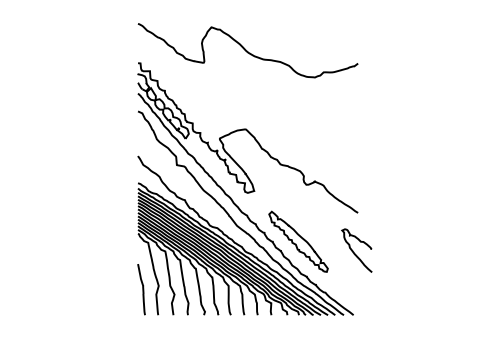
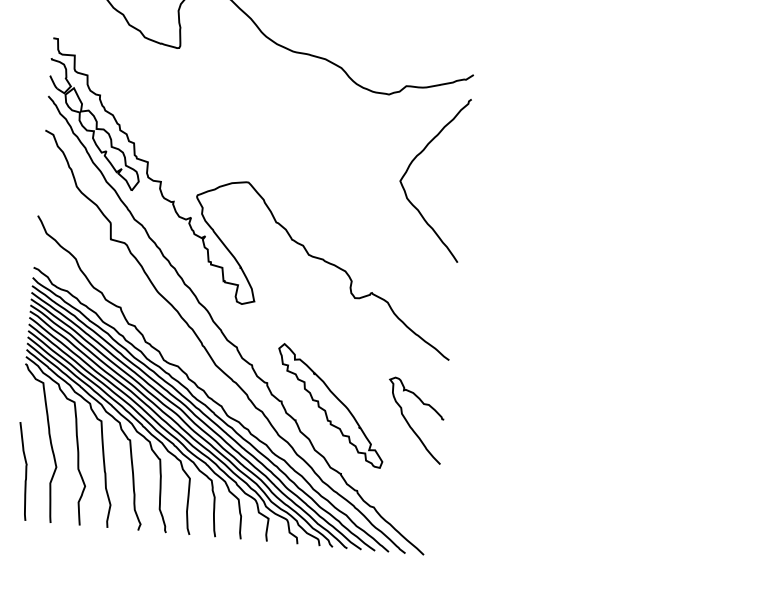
curve: (330, 112) -> (412, 163), added
curve: (354, 252) -> (409, 423), moved

